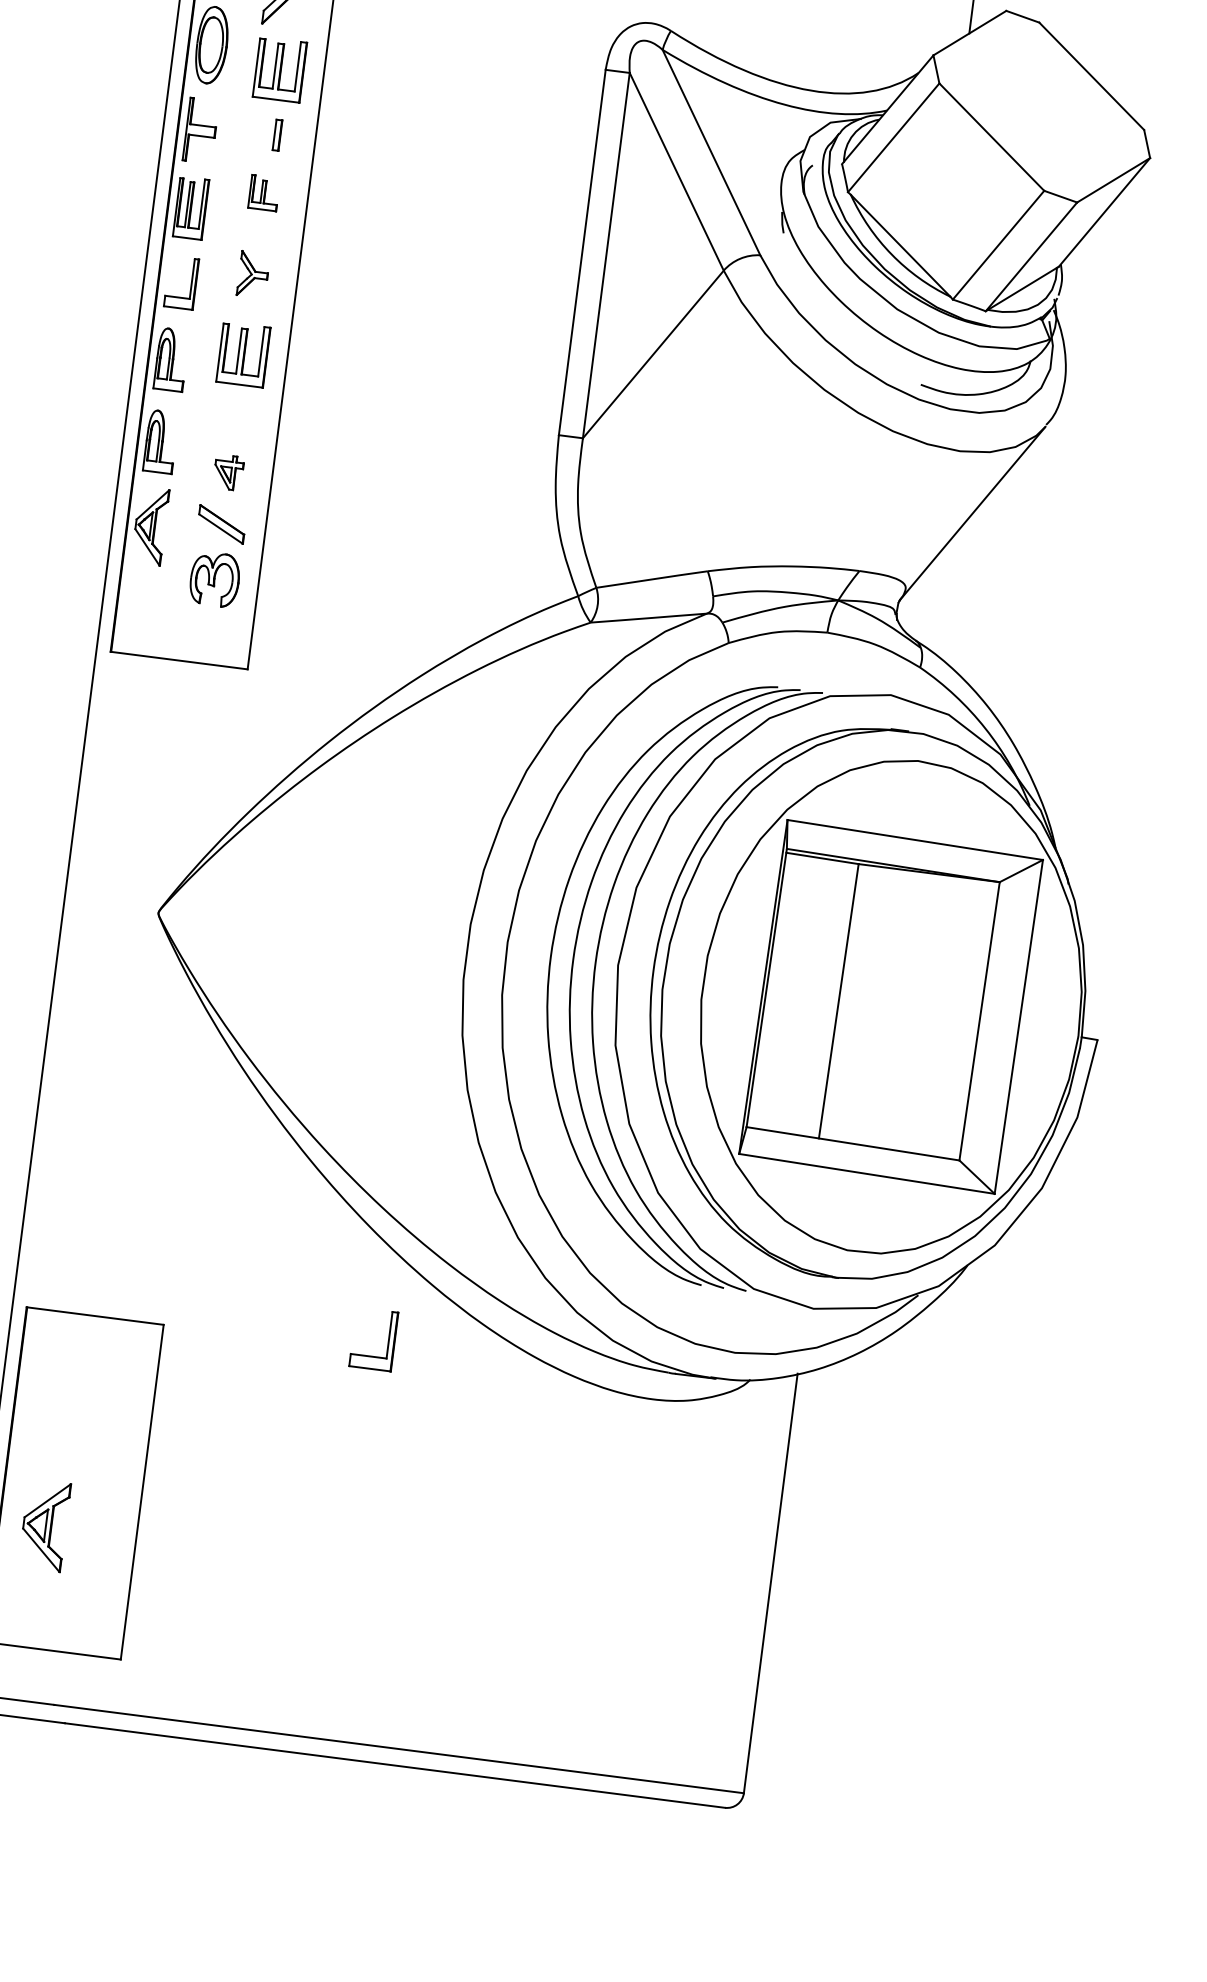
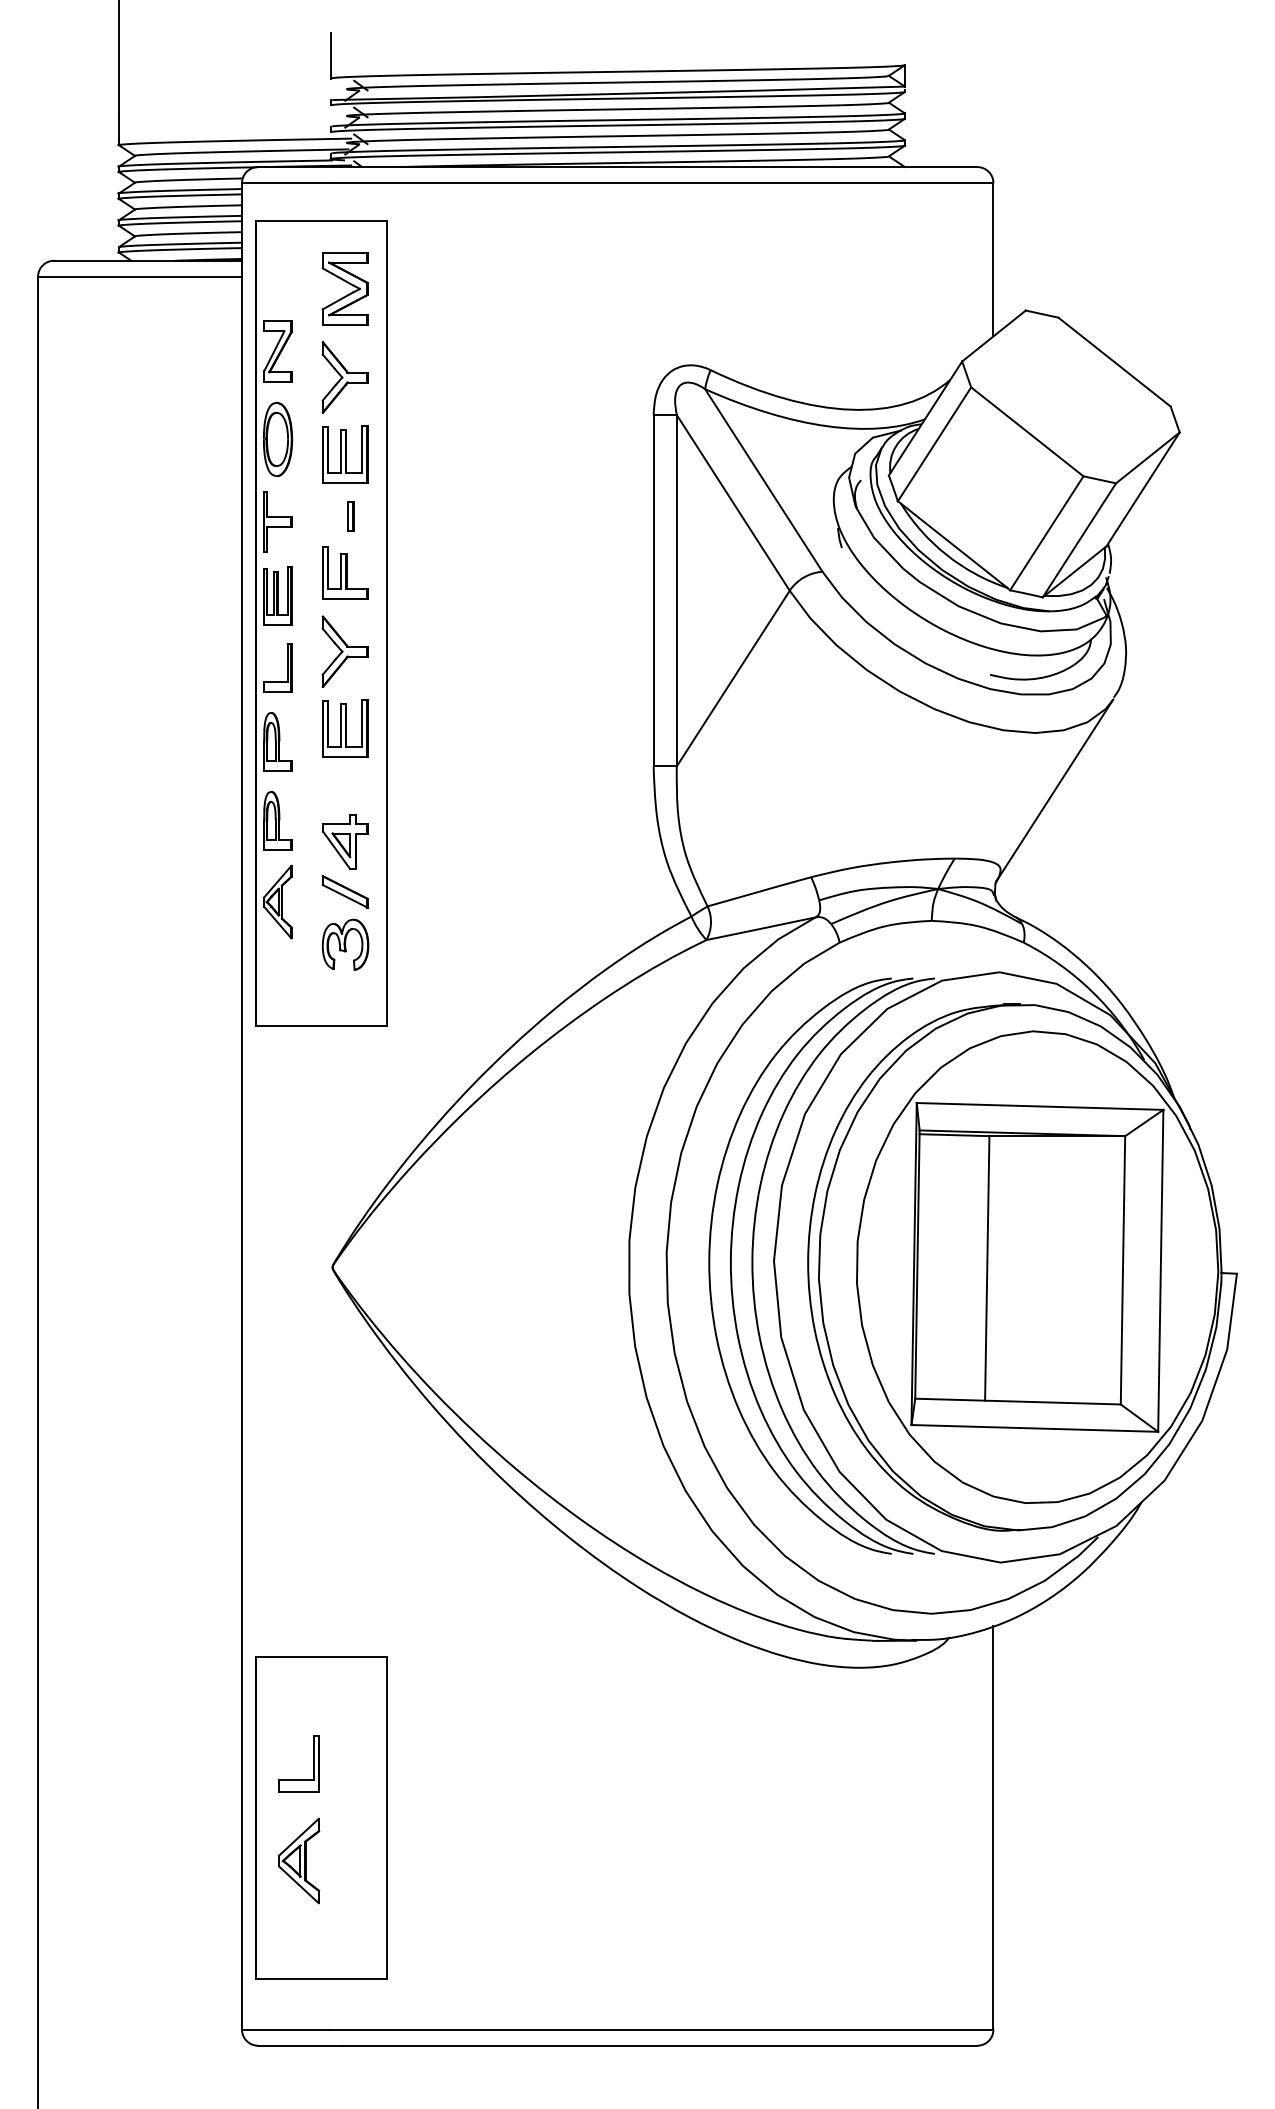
part: (264, 192) -> (345, 572), size x1.67
part: (252, 274) -> (344, 651), size x1.67
part: (228, 472) -> (345, 841), size x1.67
part: (388, 1340) -> (313, 1763), moved

